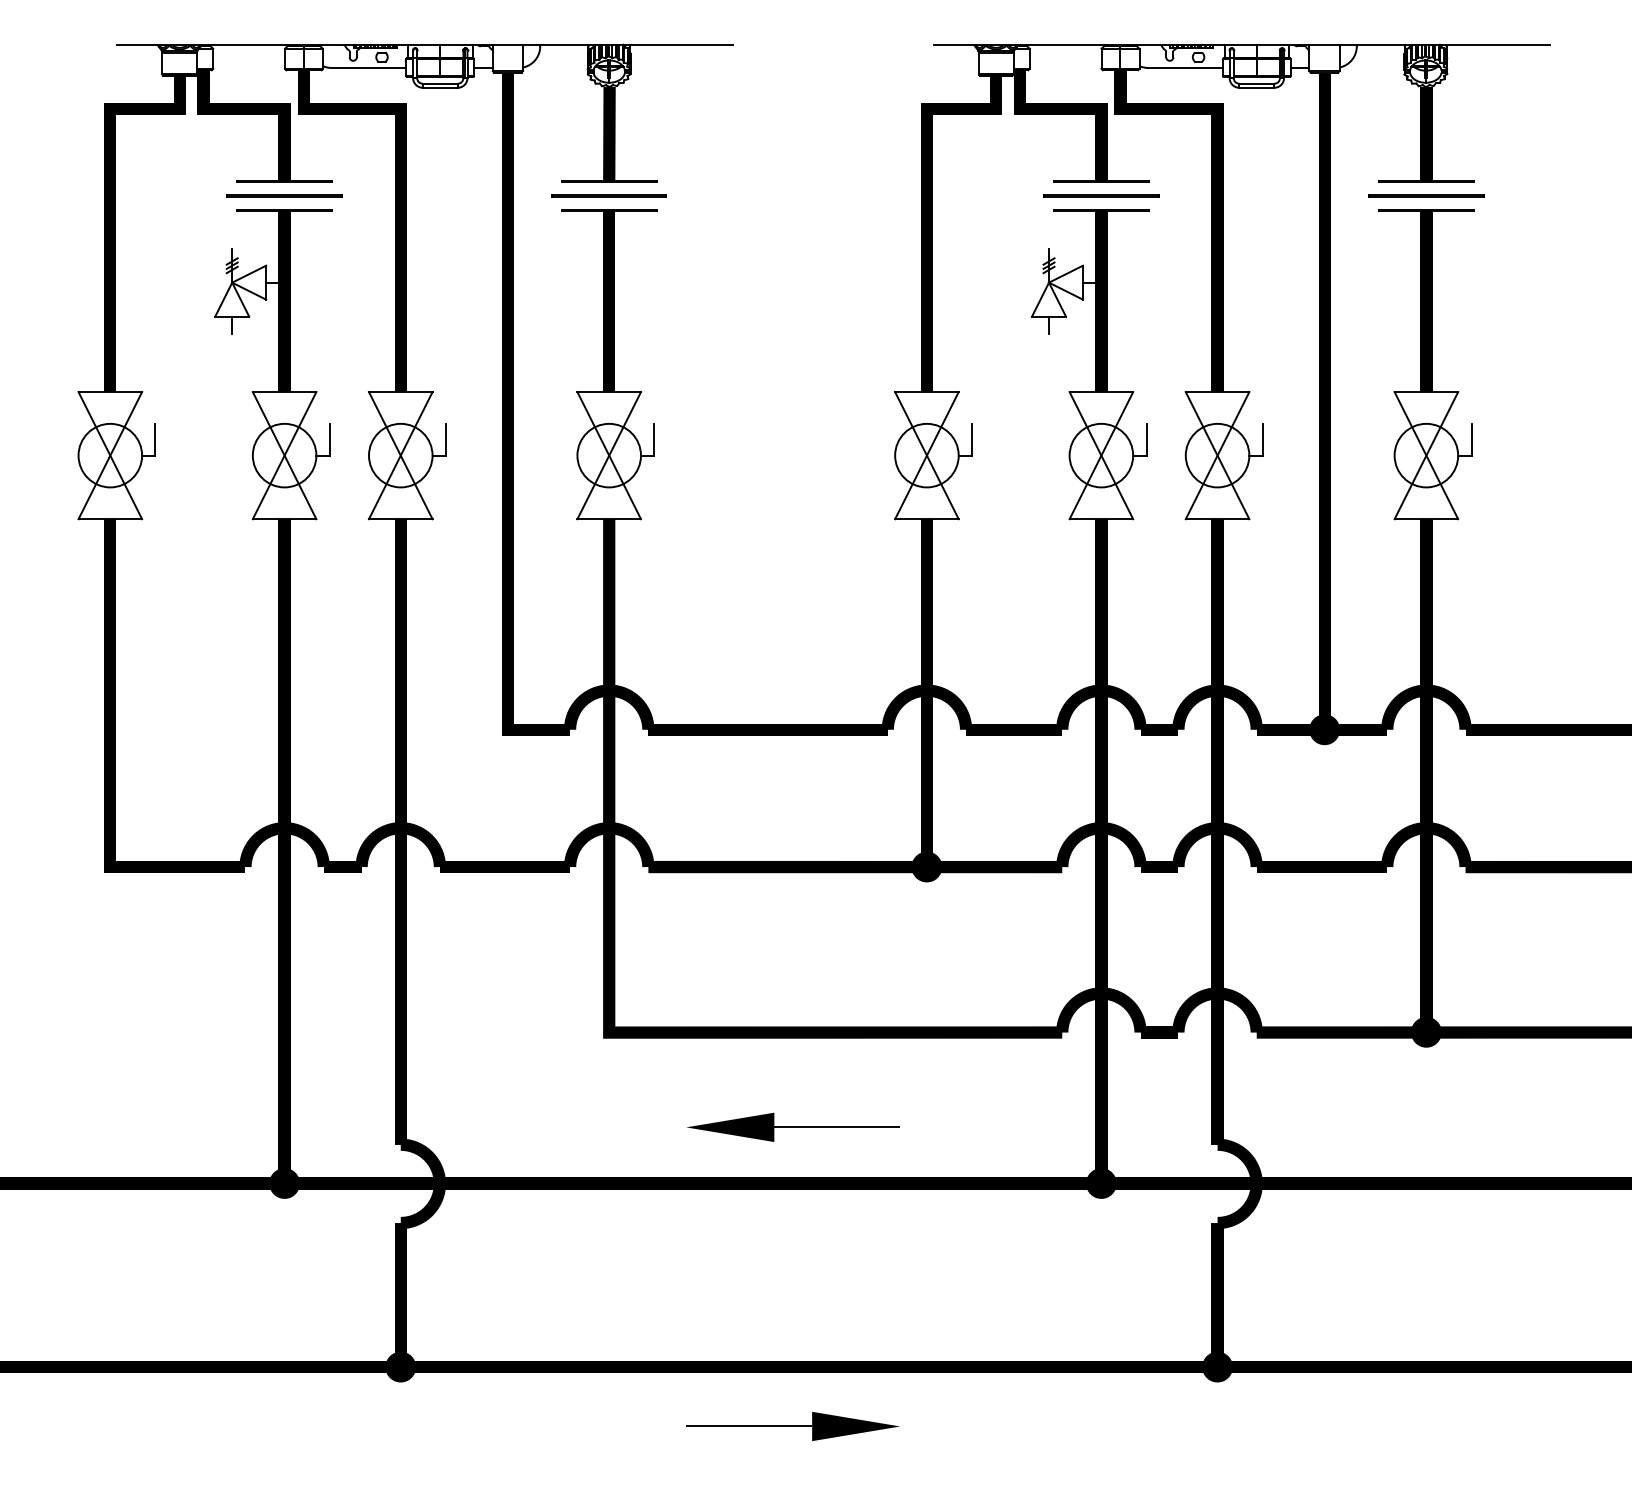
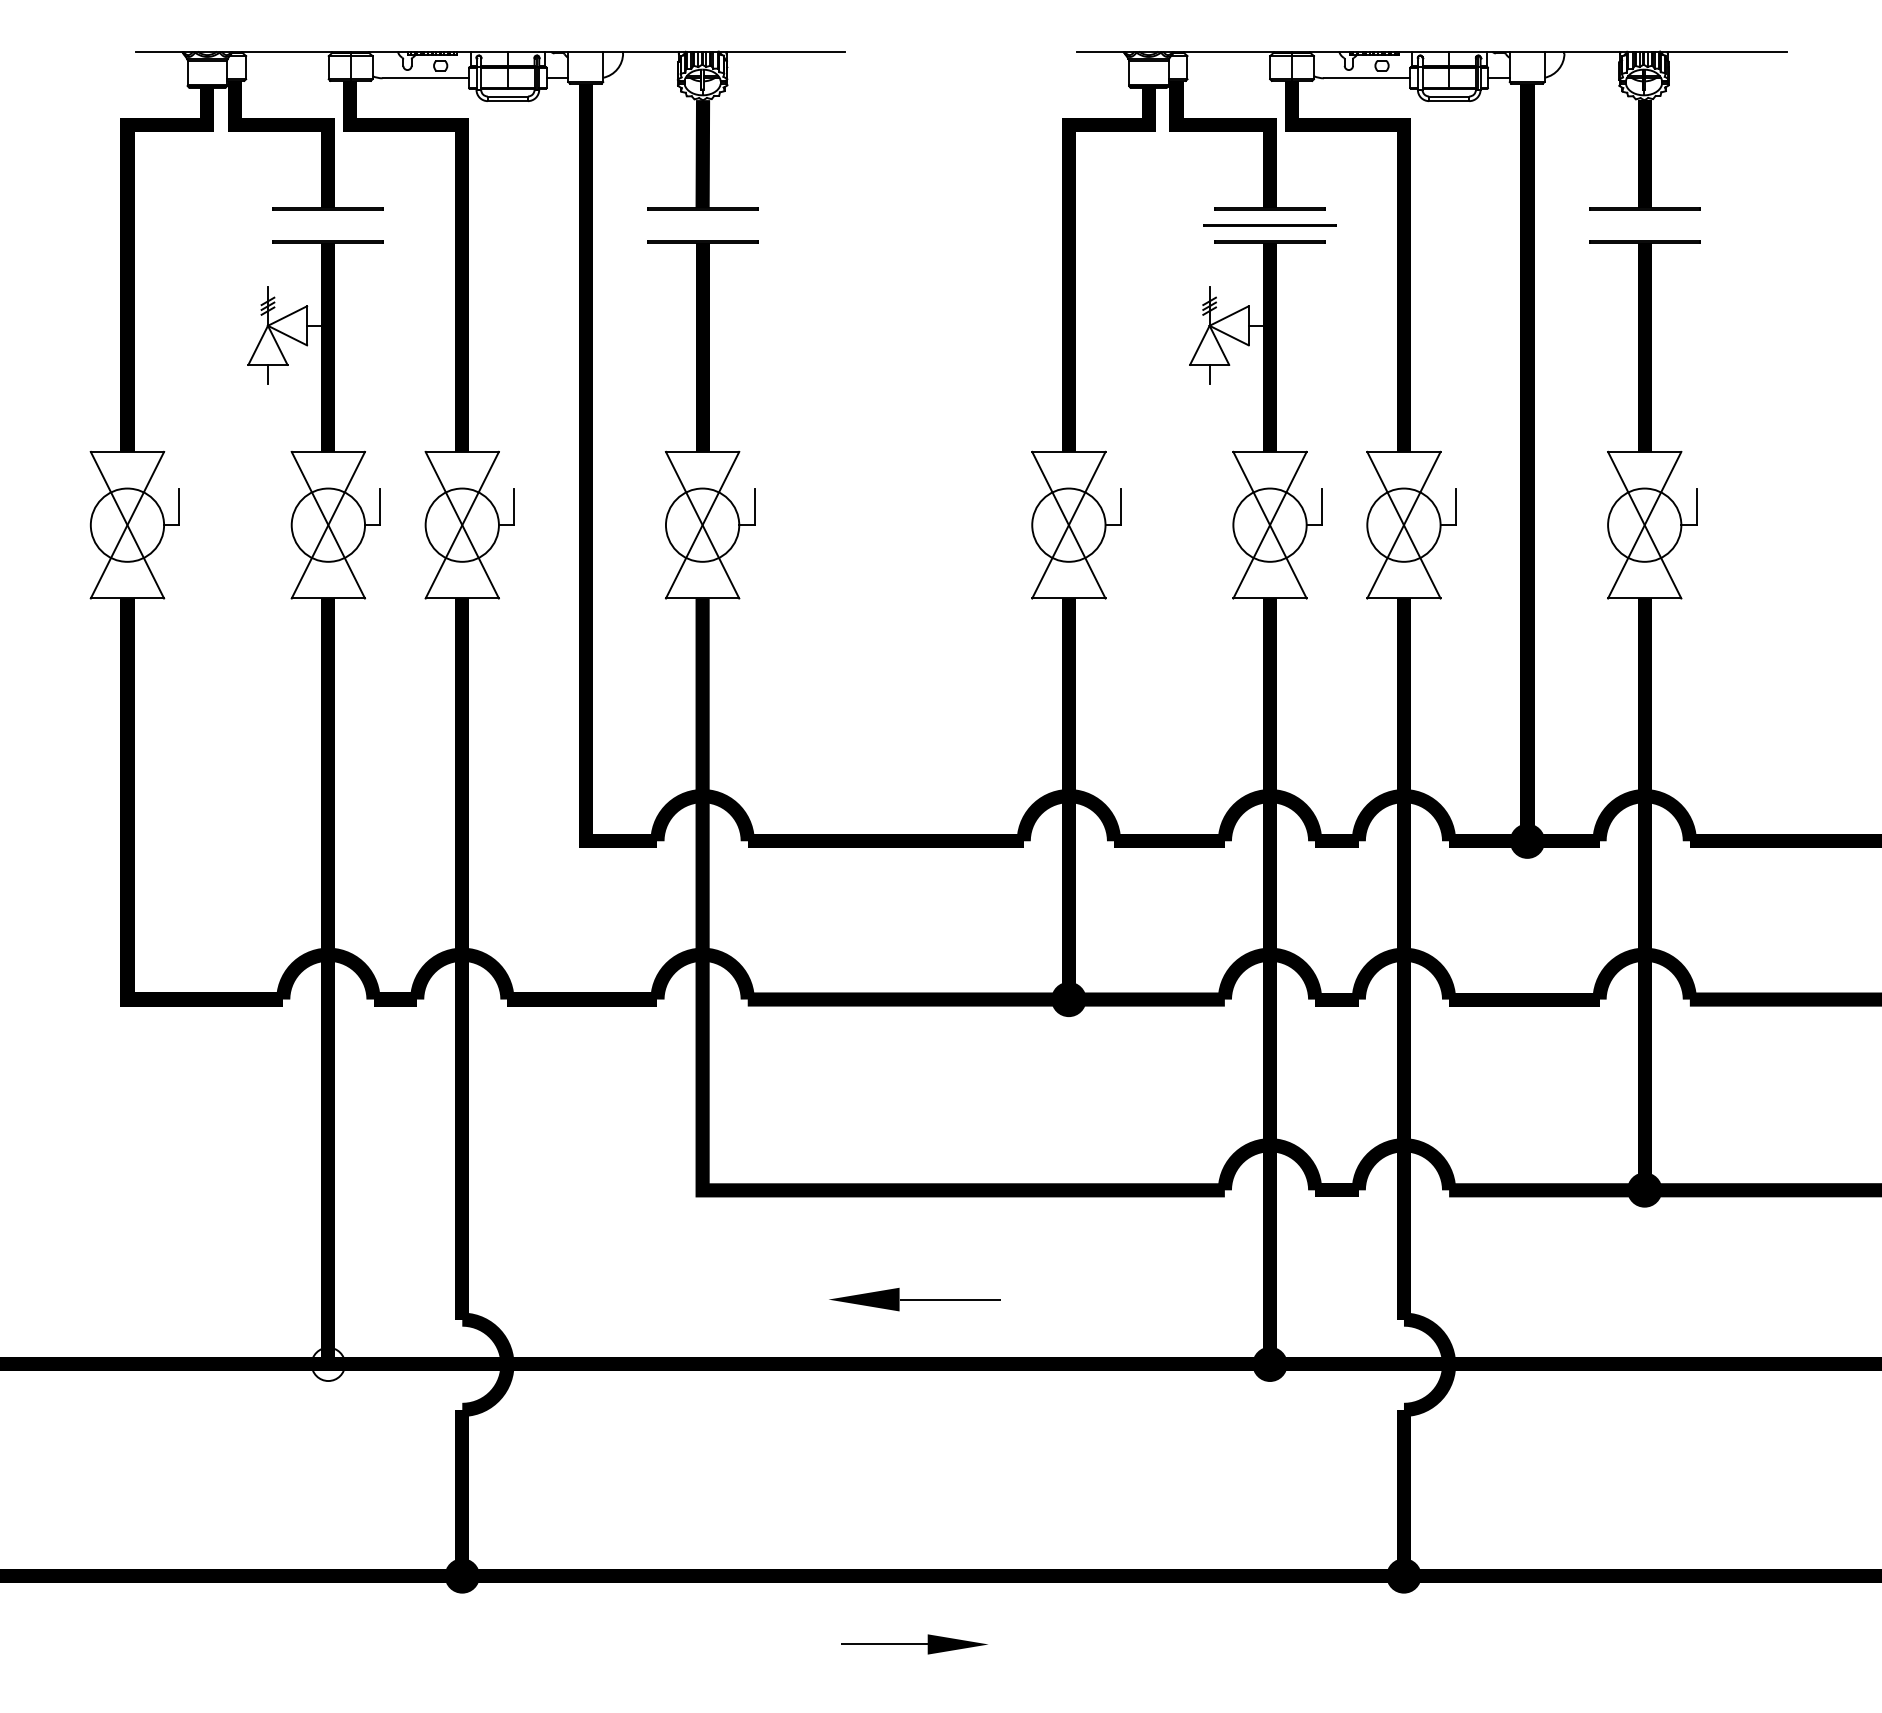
line: (283, 195) -> (327, 225), removed
line: (609, 195) -> (702, 225), removed
line: (1426, 195) -> (1644, 225), removed
part: (793, 1127) -> (914, 1299), size x0.7
fill: (284, 1183) -> (328, 1364), removed
part: (793, 1426) -> (914, 1644), size x0.6

